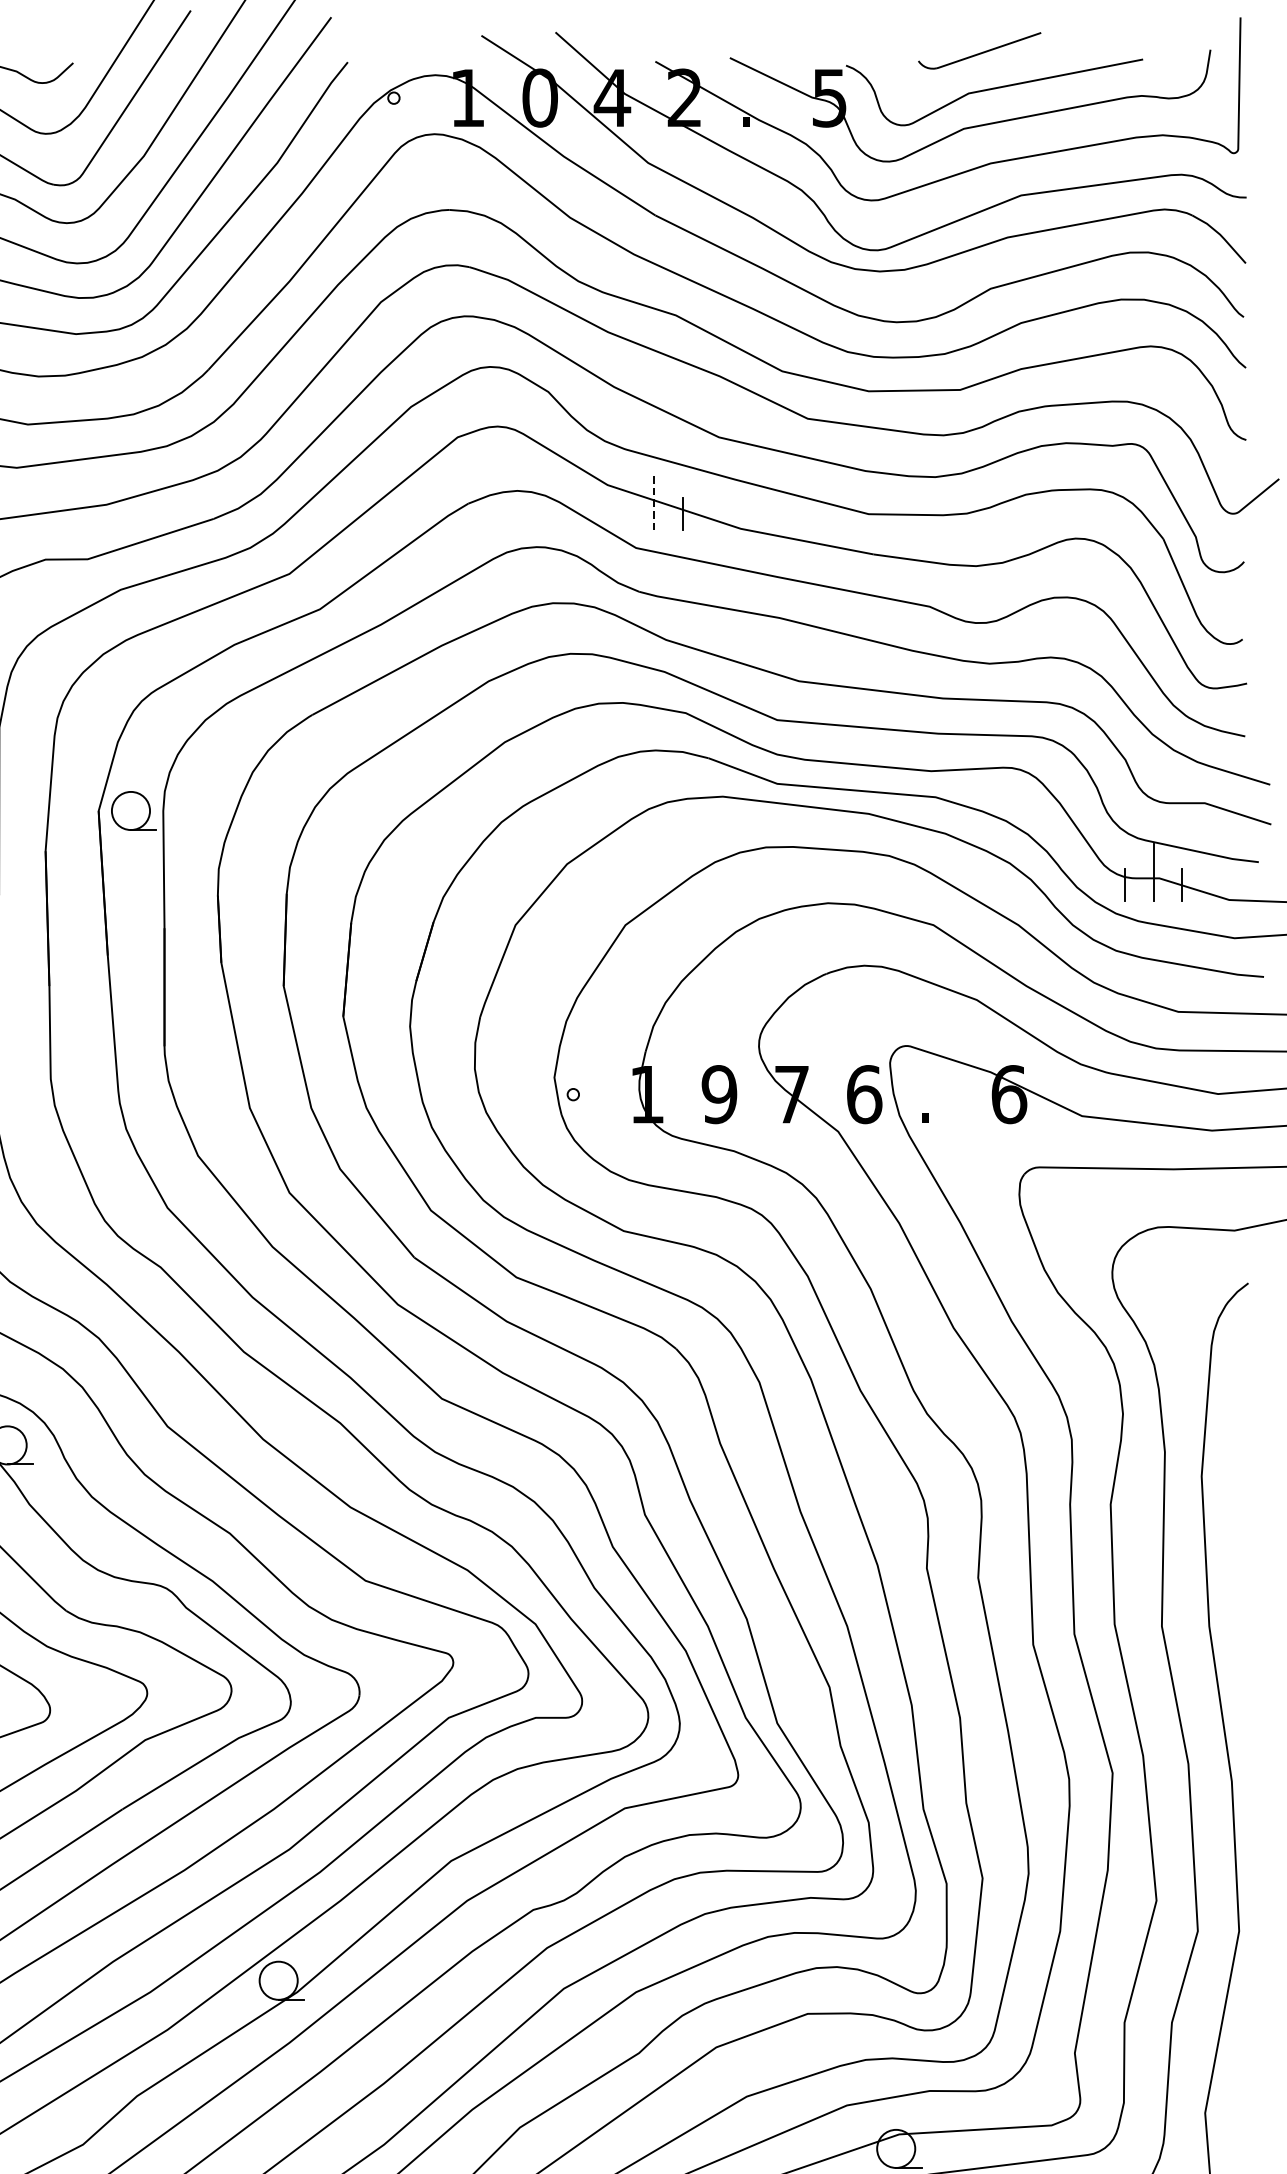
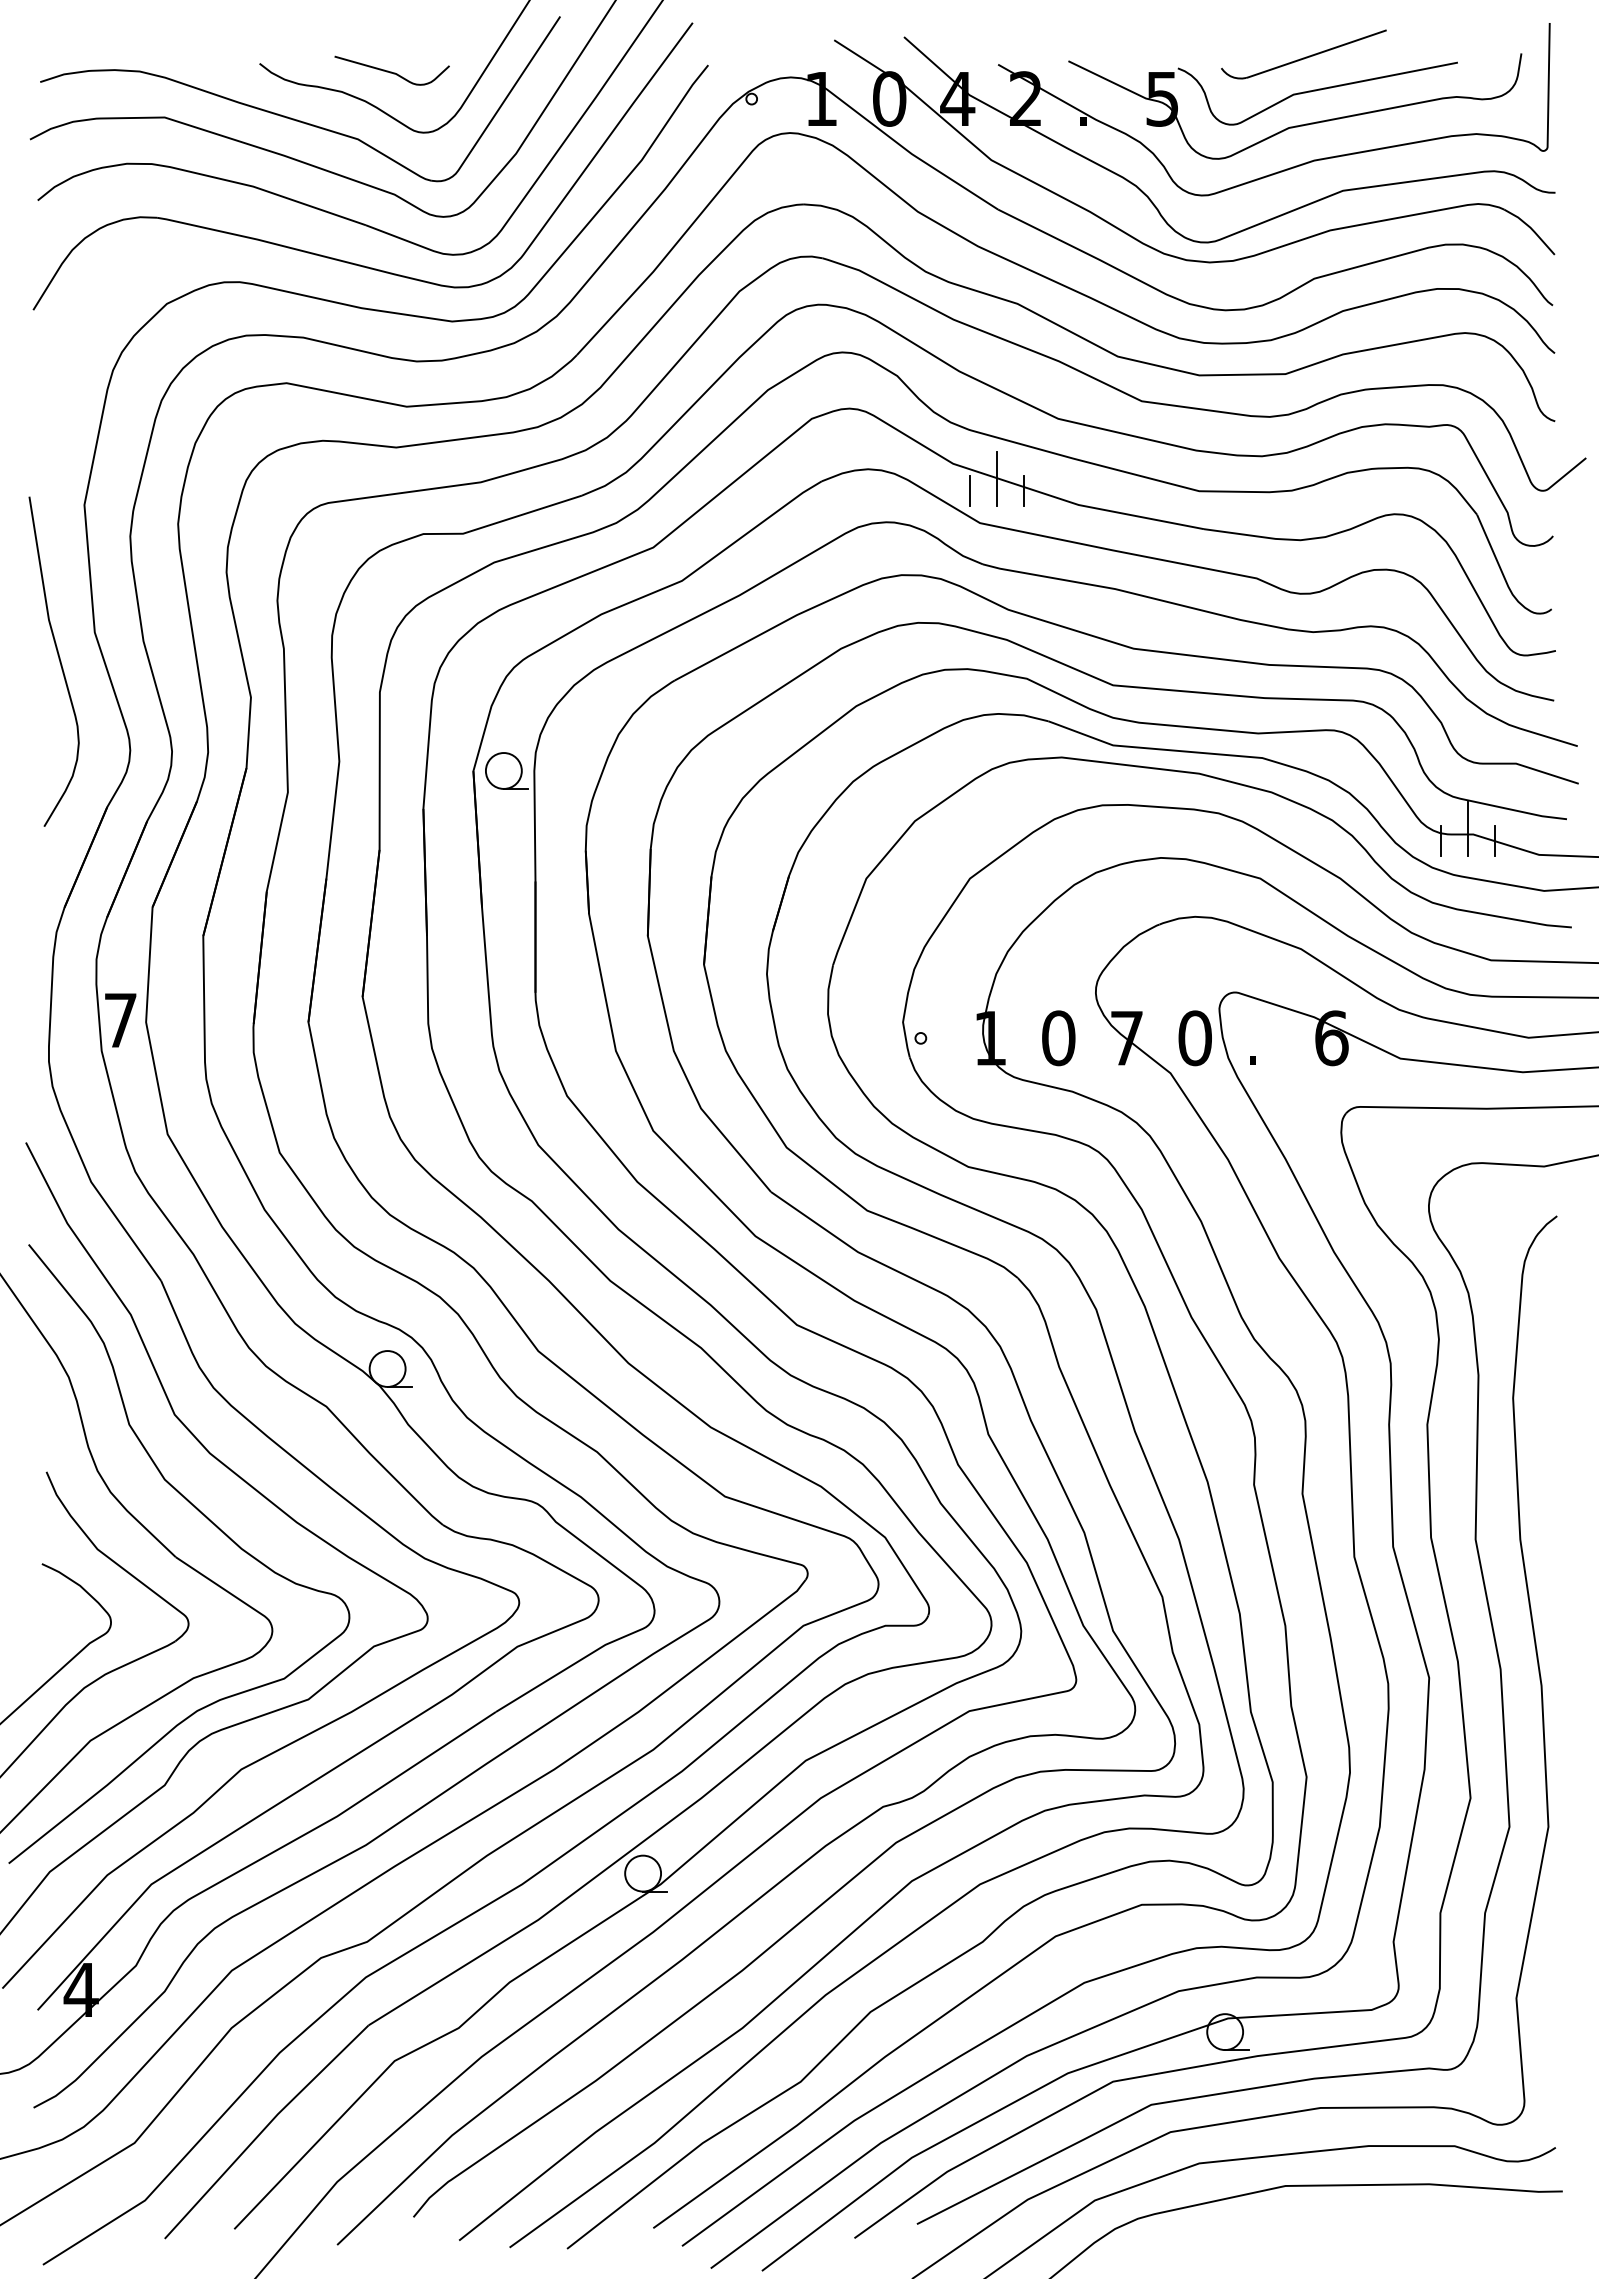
part: (979, 50) -> (1303, 54), size x1.43
line: (654, 501) -> (997, 479), dashed -> solid
line: (626, 514) -> (970, 491), added
text: (719, 1094) -> (1058, 1038), 9 -> 0
text: (864, 1094) -> (1195, 1038), 6 -> 0

